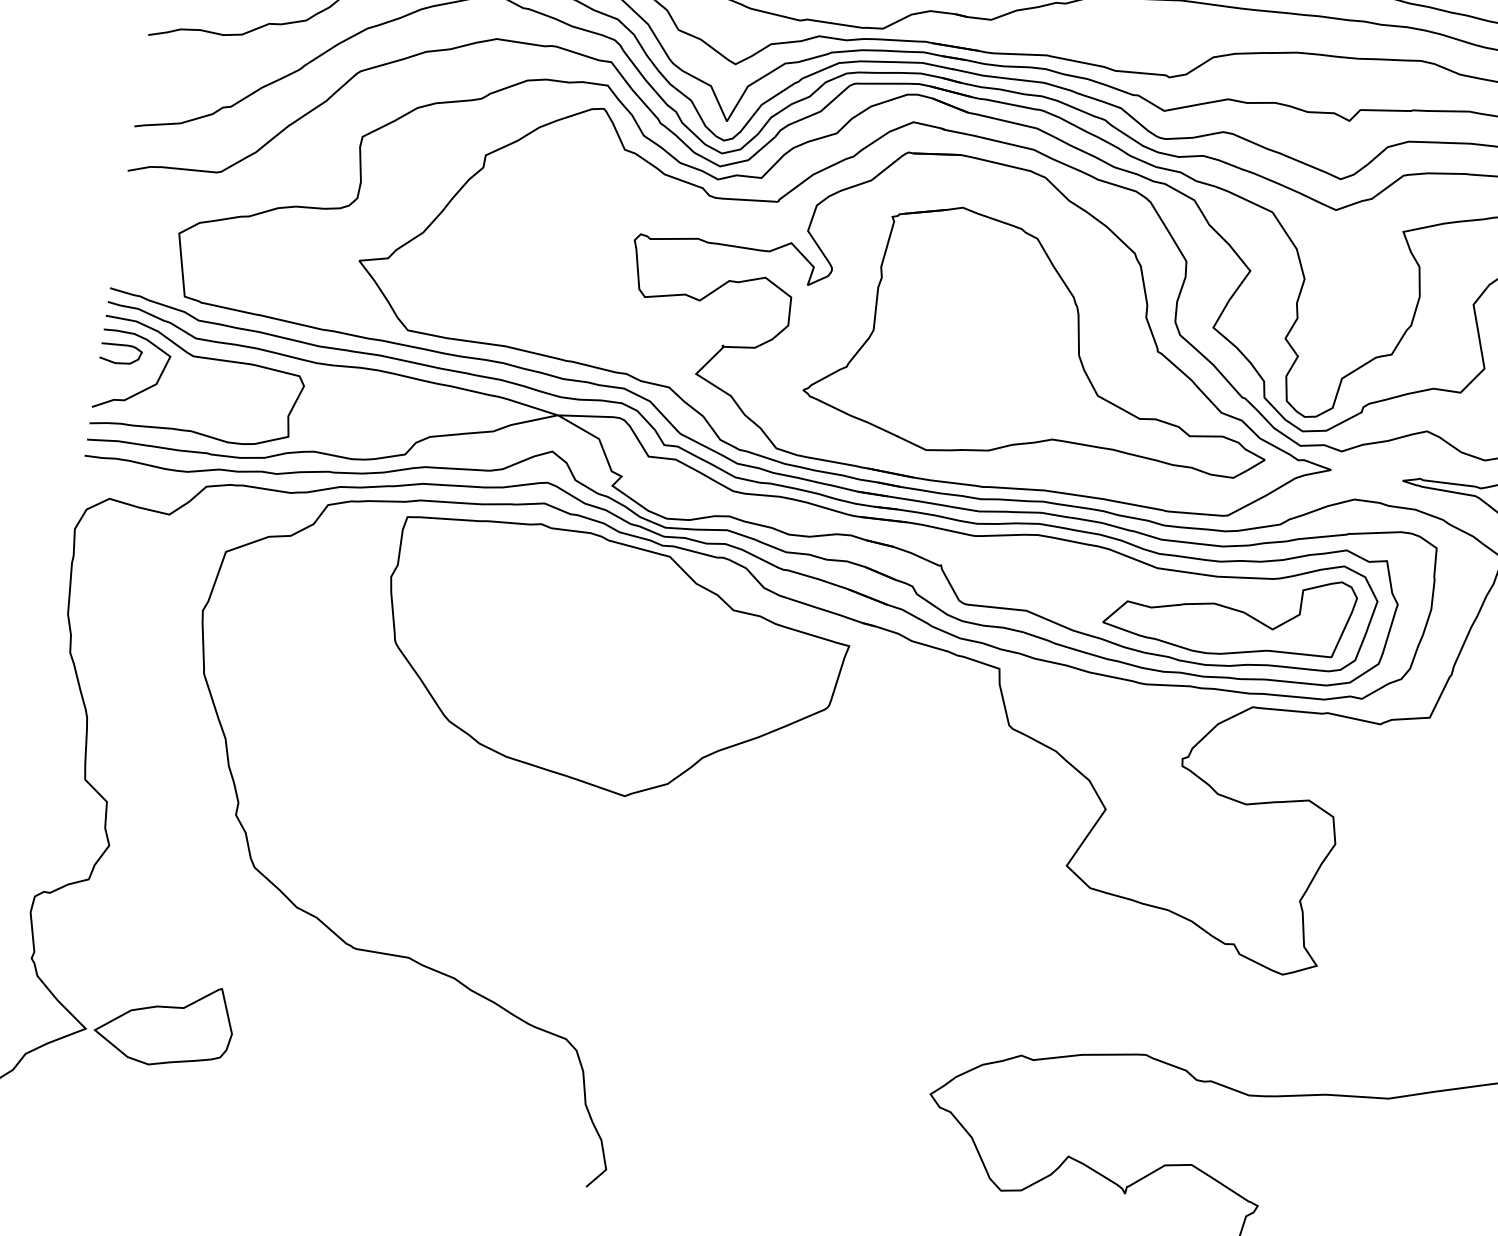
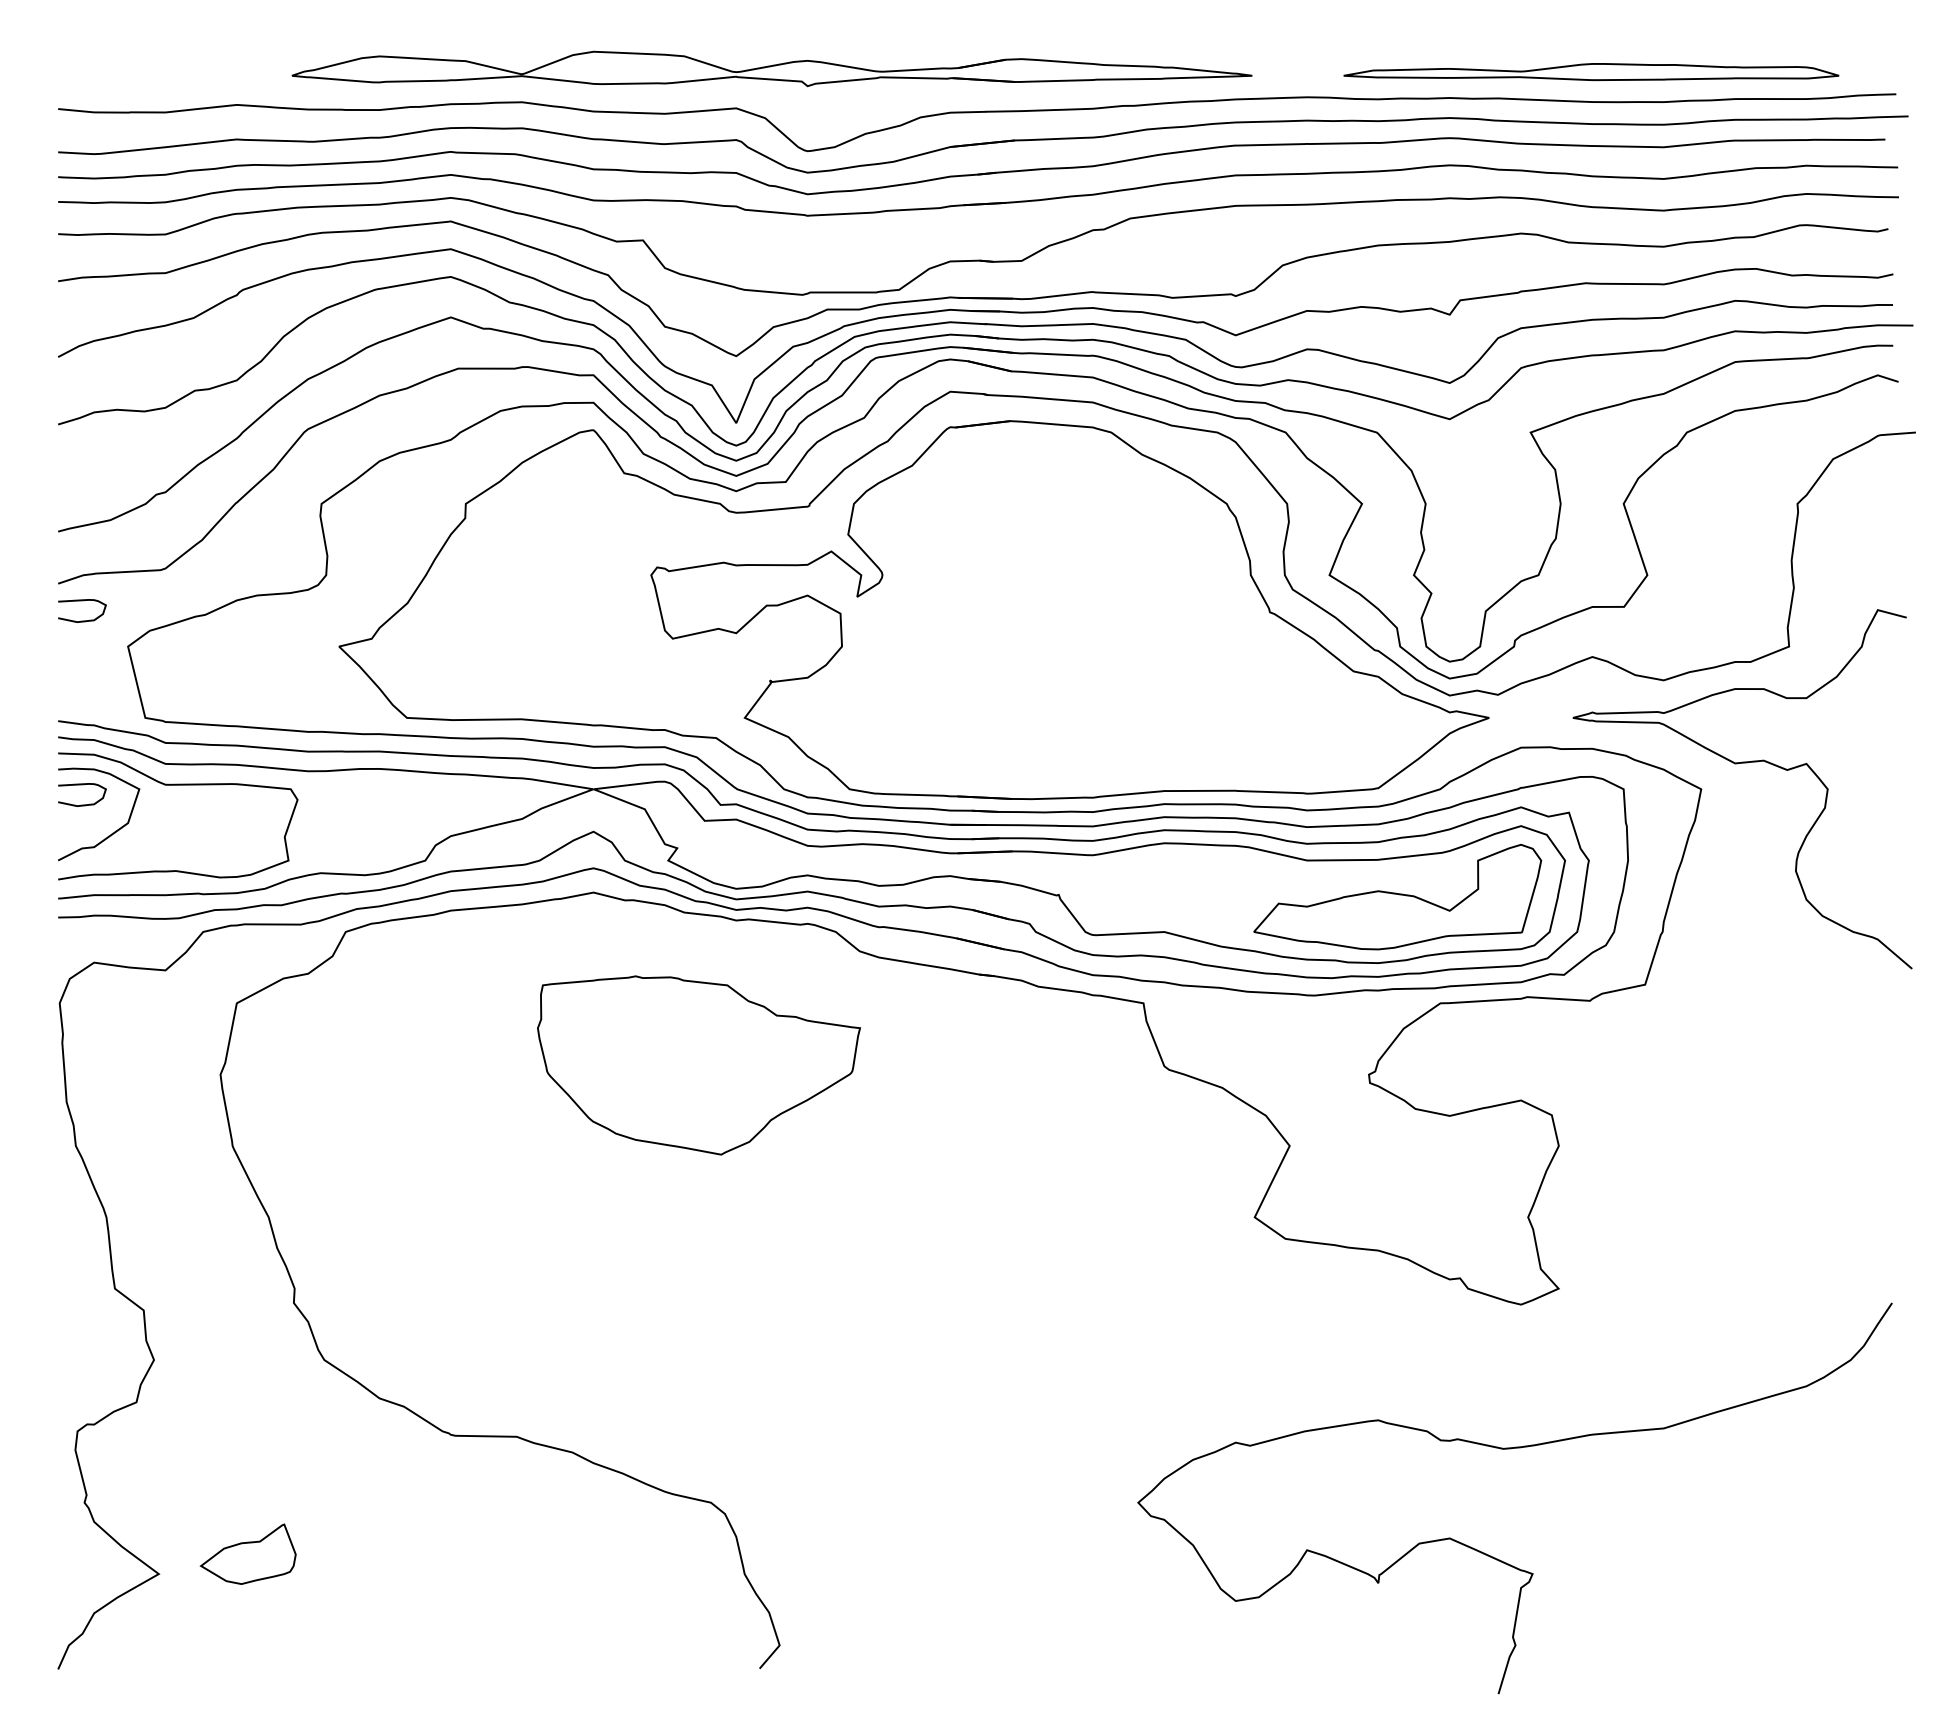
curve: (146, 189) -> (82, 601), added
part: (1045, 344) -> (1140, 623), removed
part: (611, 664) -> (698, 1065), size x0.6
part: (164, 1022) -> (248, 1553), size x0.6

